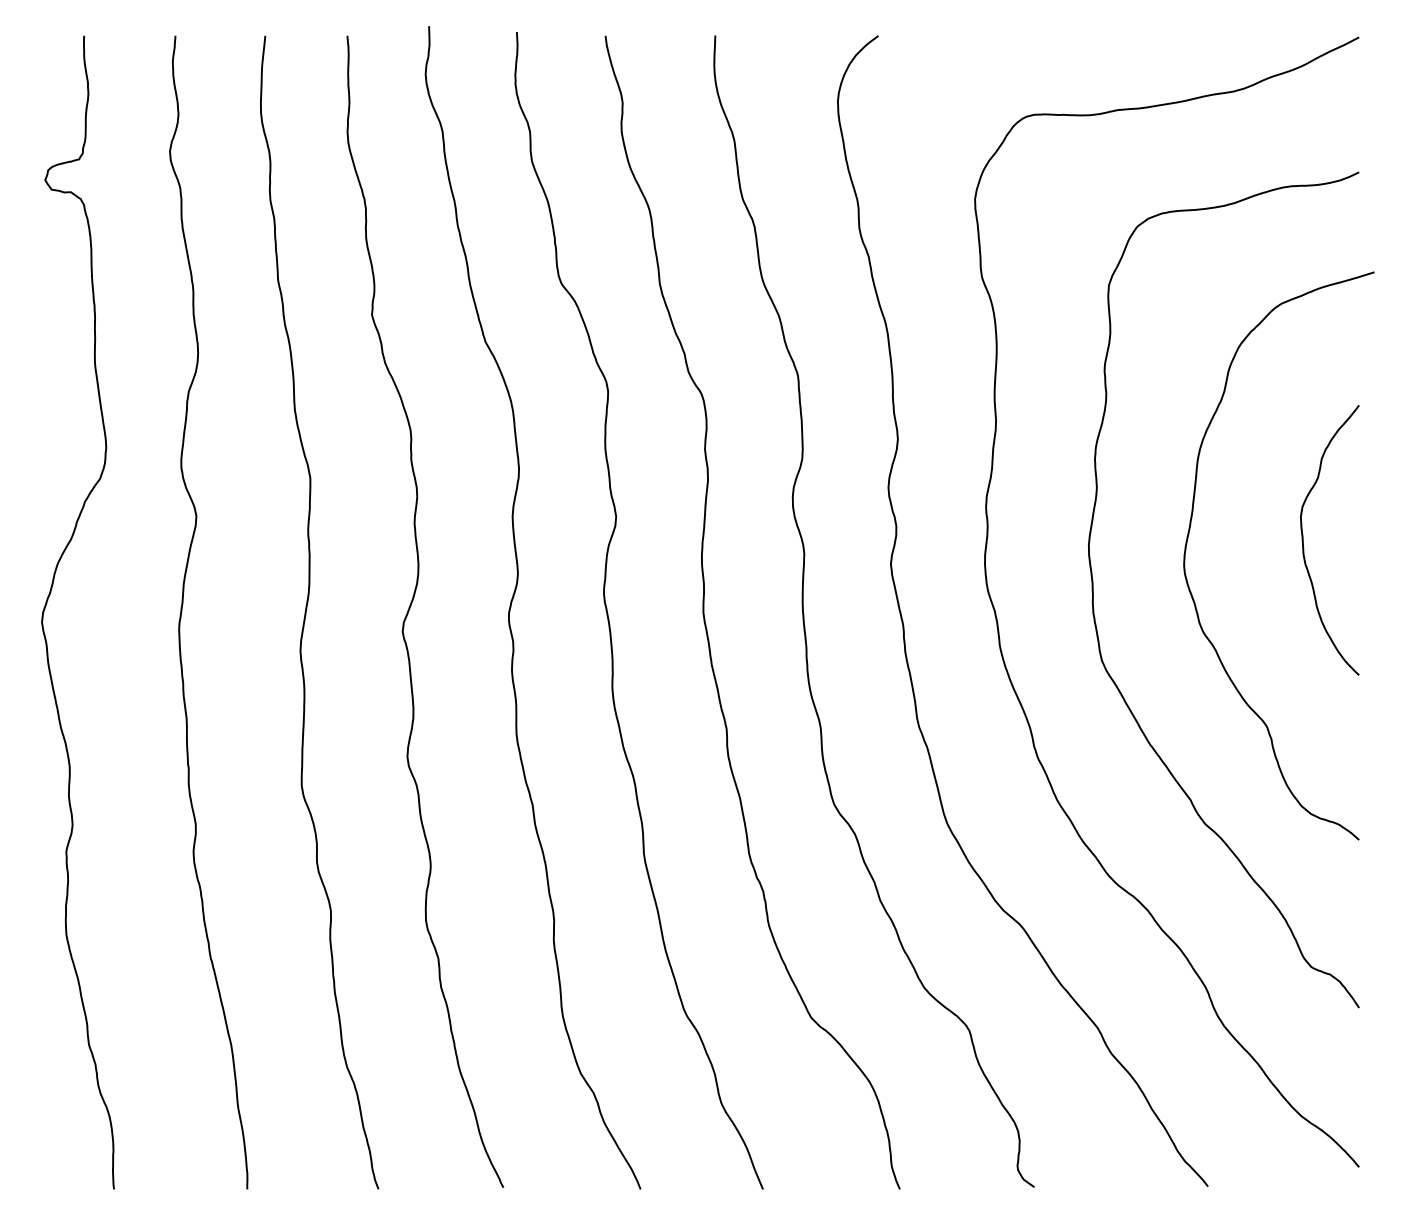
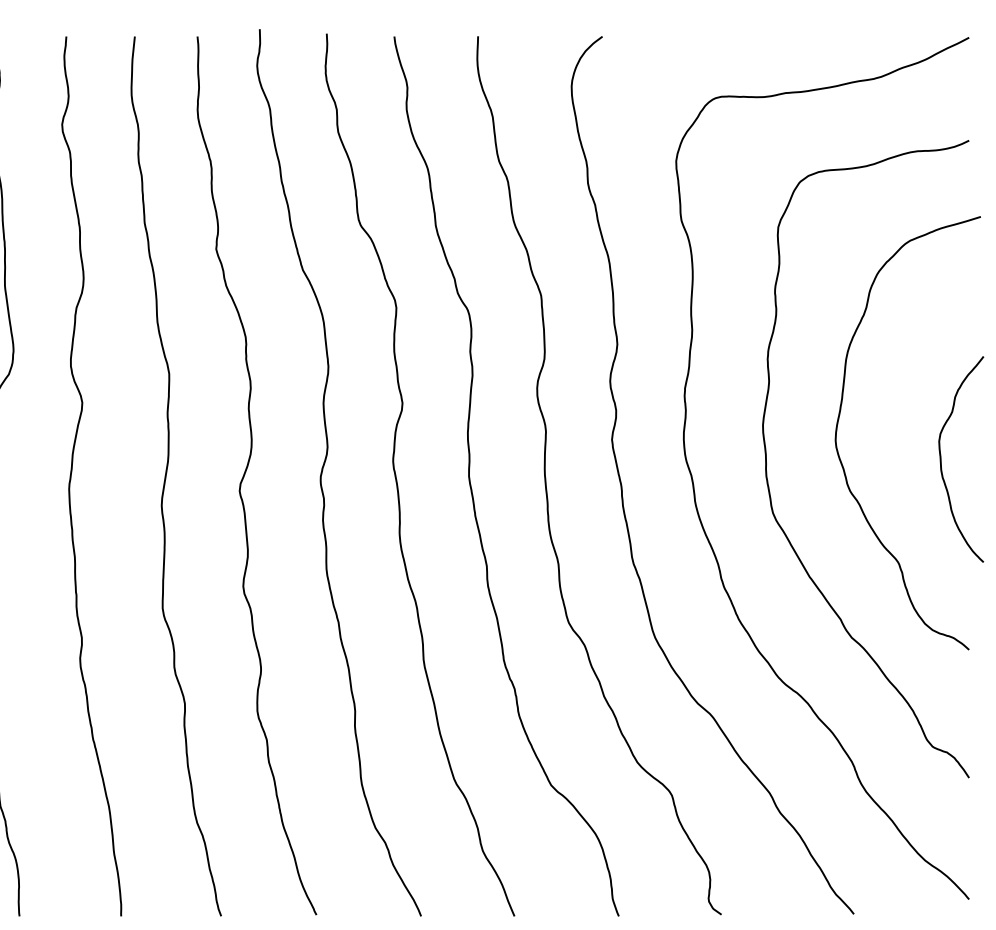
curve: (1303, 540) -> (941, 459), moved

